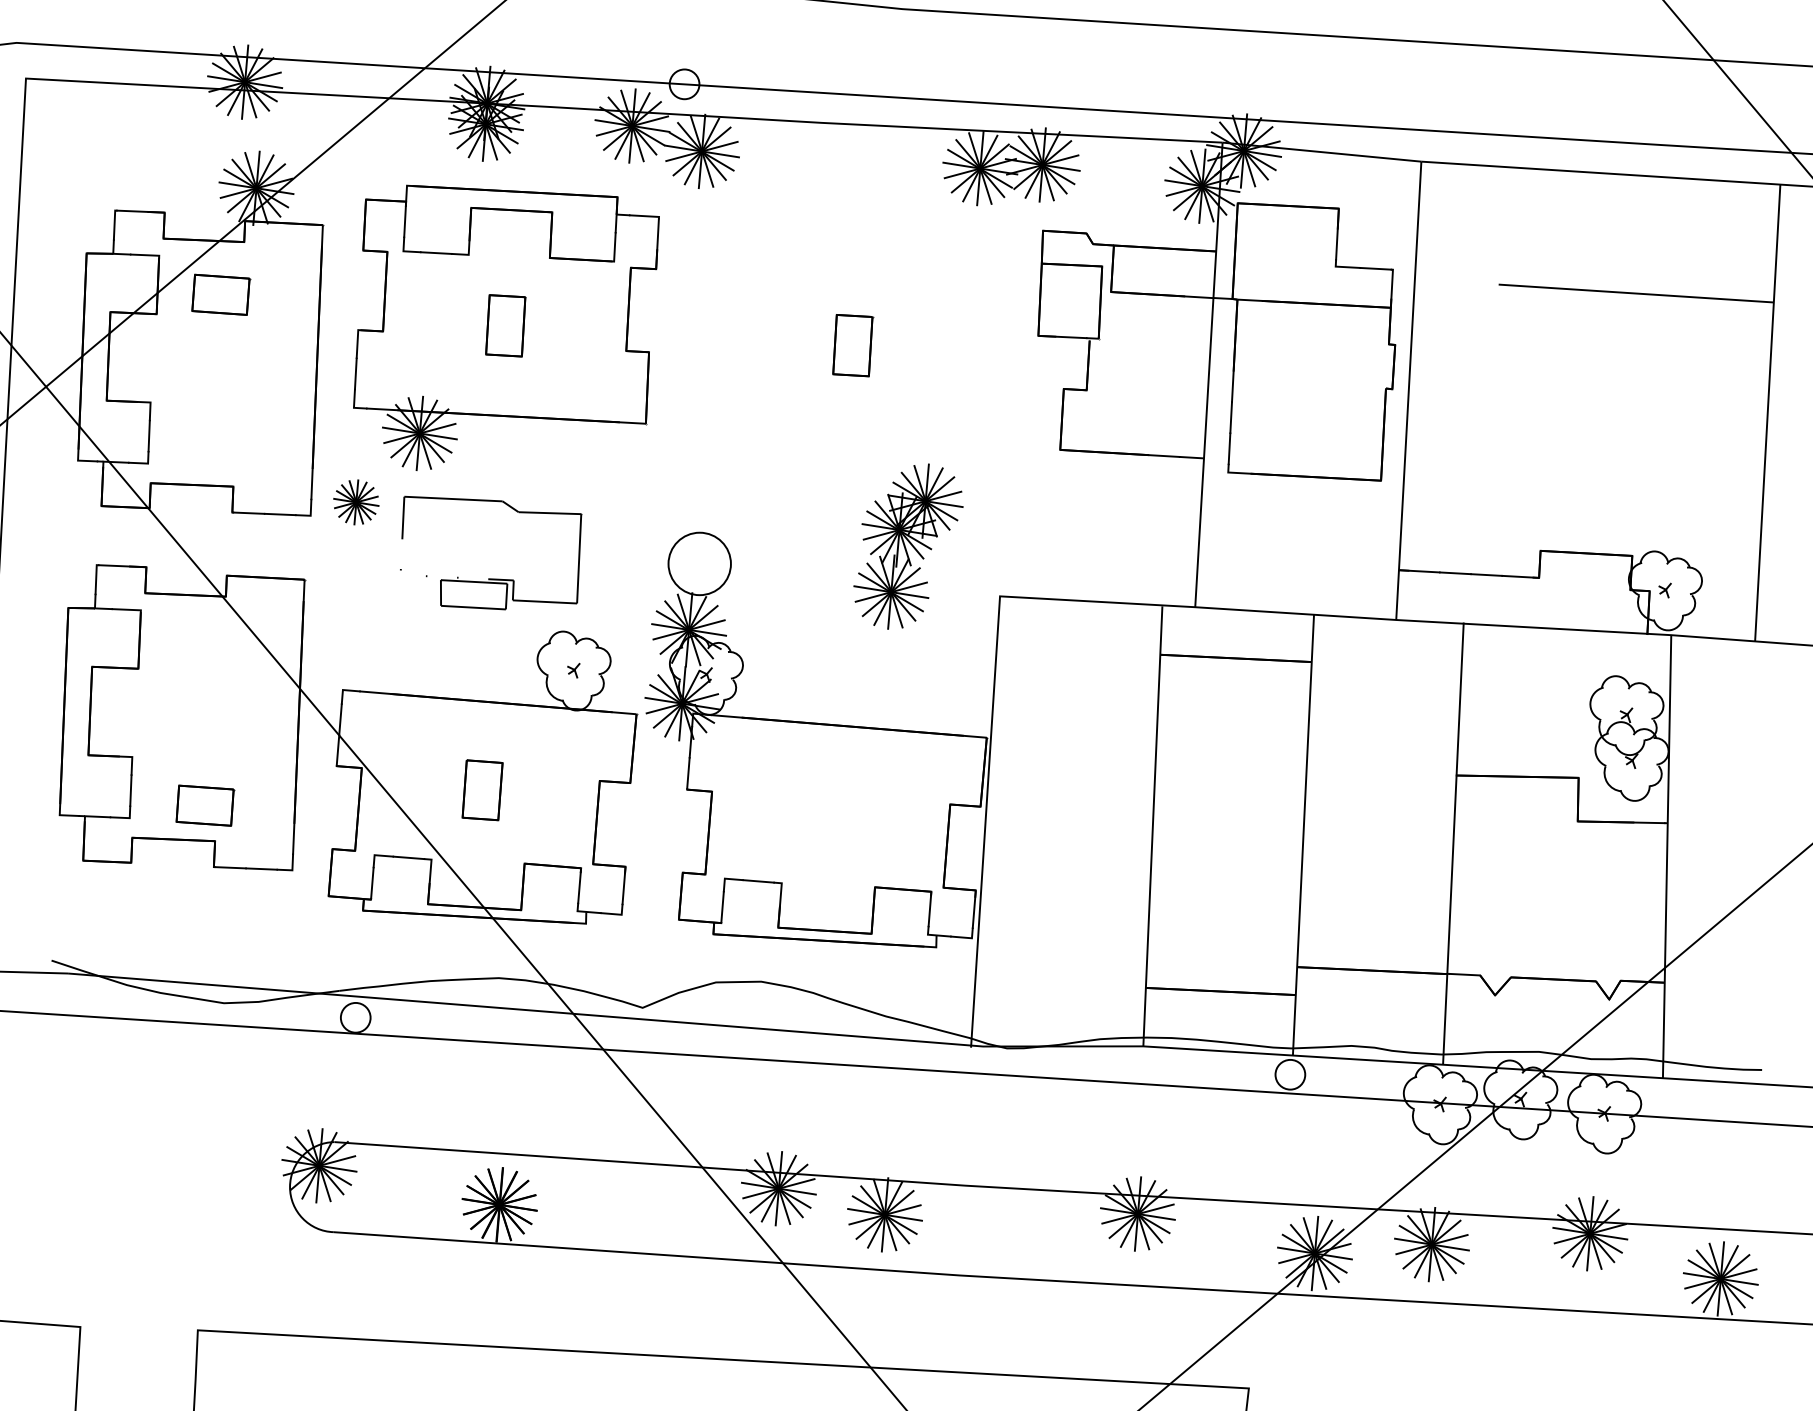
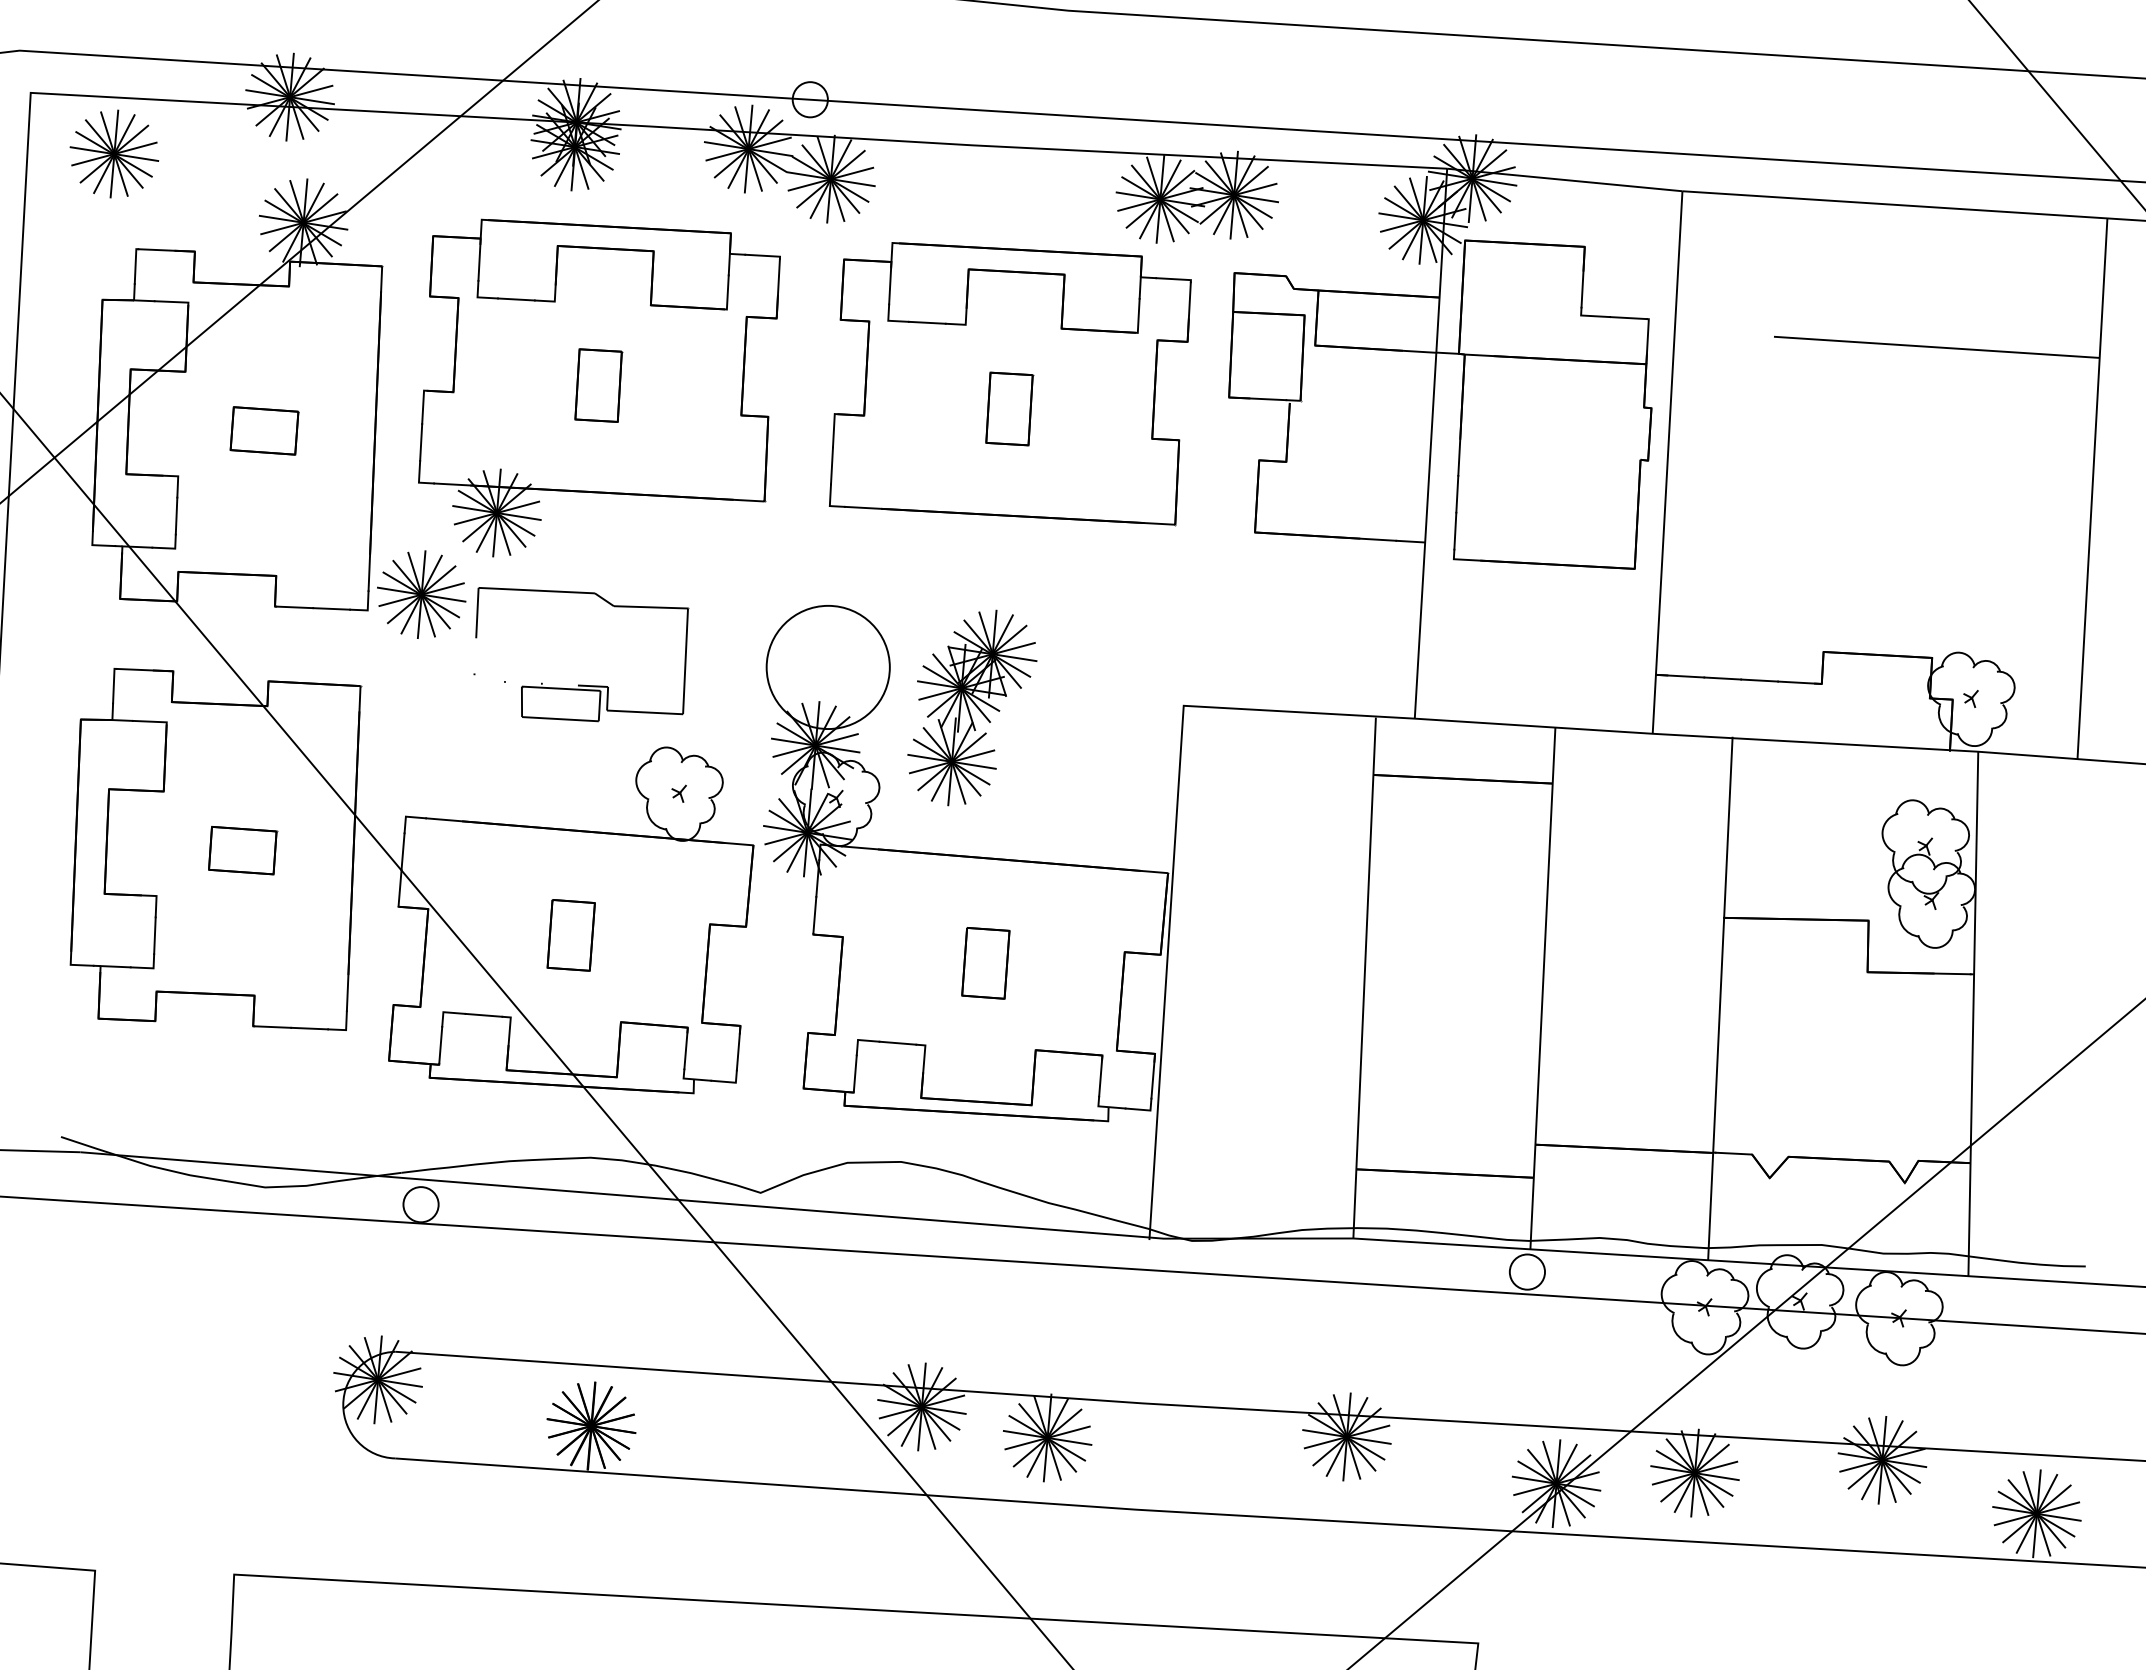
part: (96, 129) -> (114, 153), added
part: (220, 294) -> (264, 430), moved
part: (852, 324) -> (1009, 384), added
part: (356, 502) -> (421, 594), size x1.67
part: (908, 546) -> (972, 707), moved
circle: (699, 563) -> (827, 667), size x1.67
part: (205, 805) -> (243, 850), moved
part: (832, 814) -> (985, 963), added

